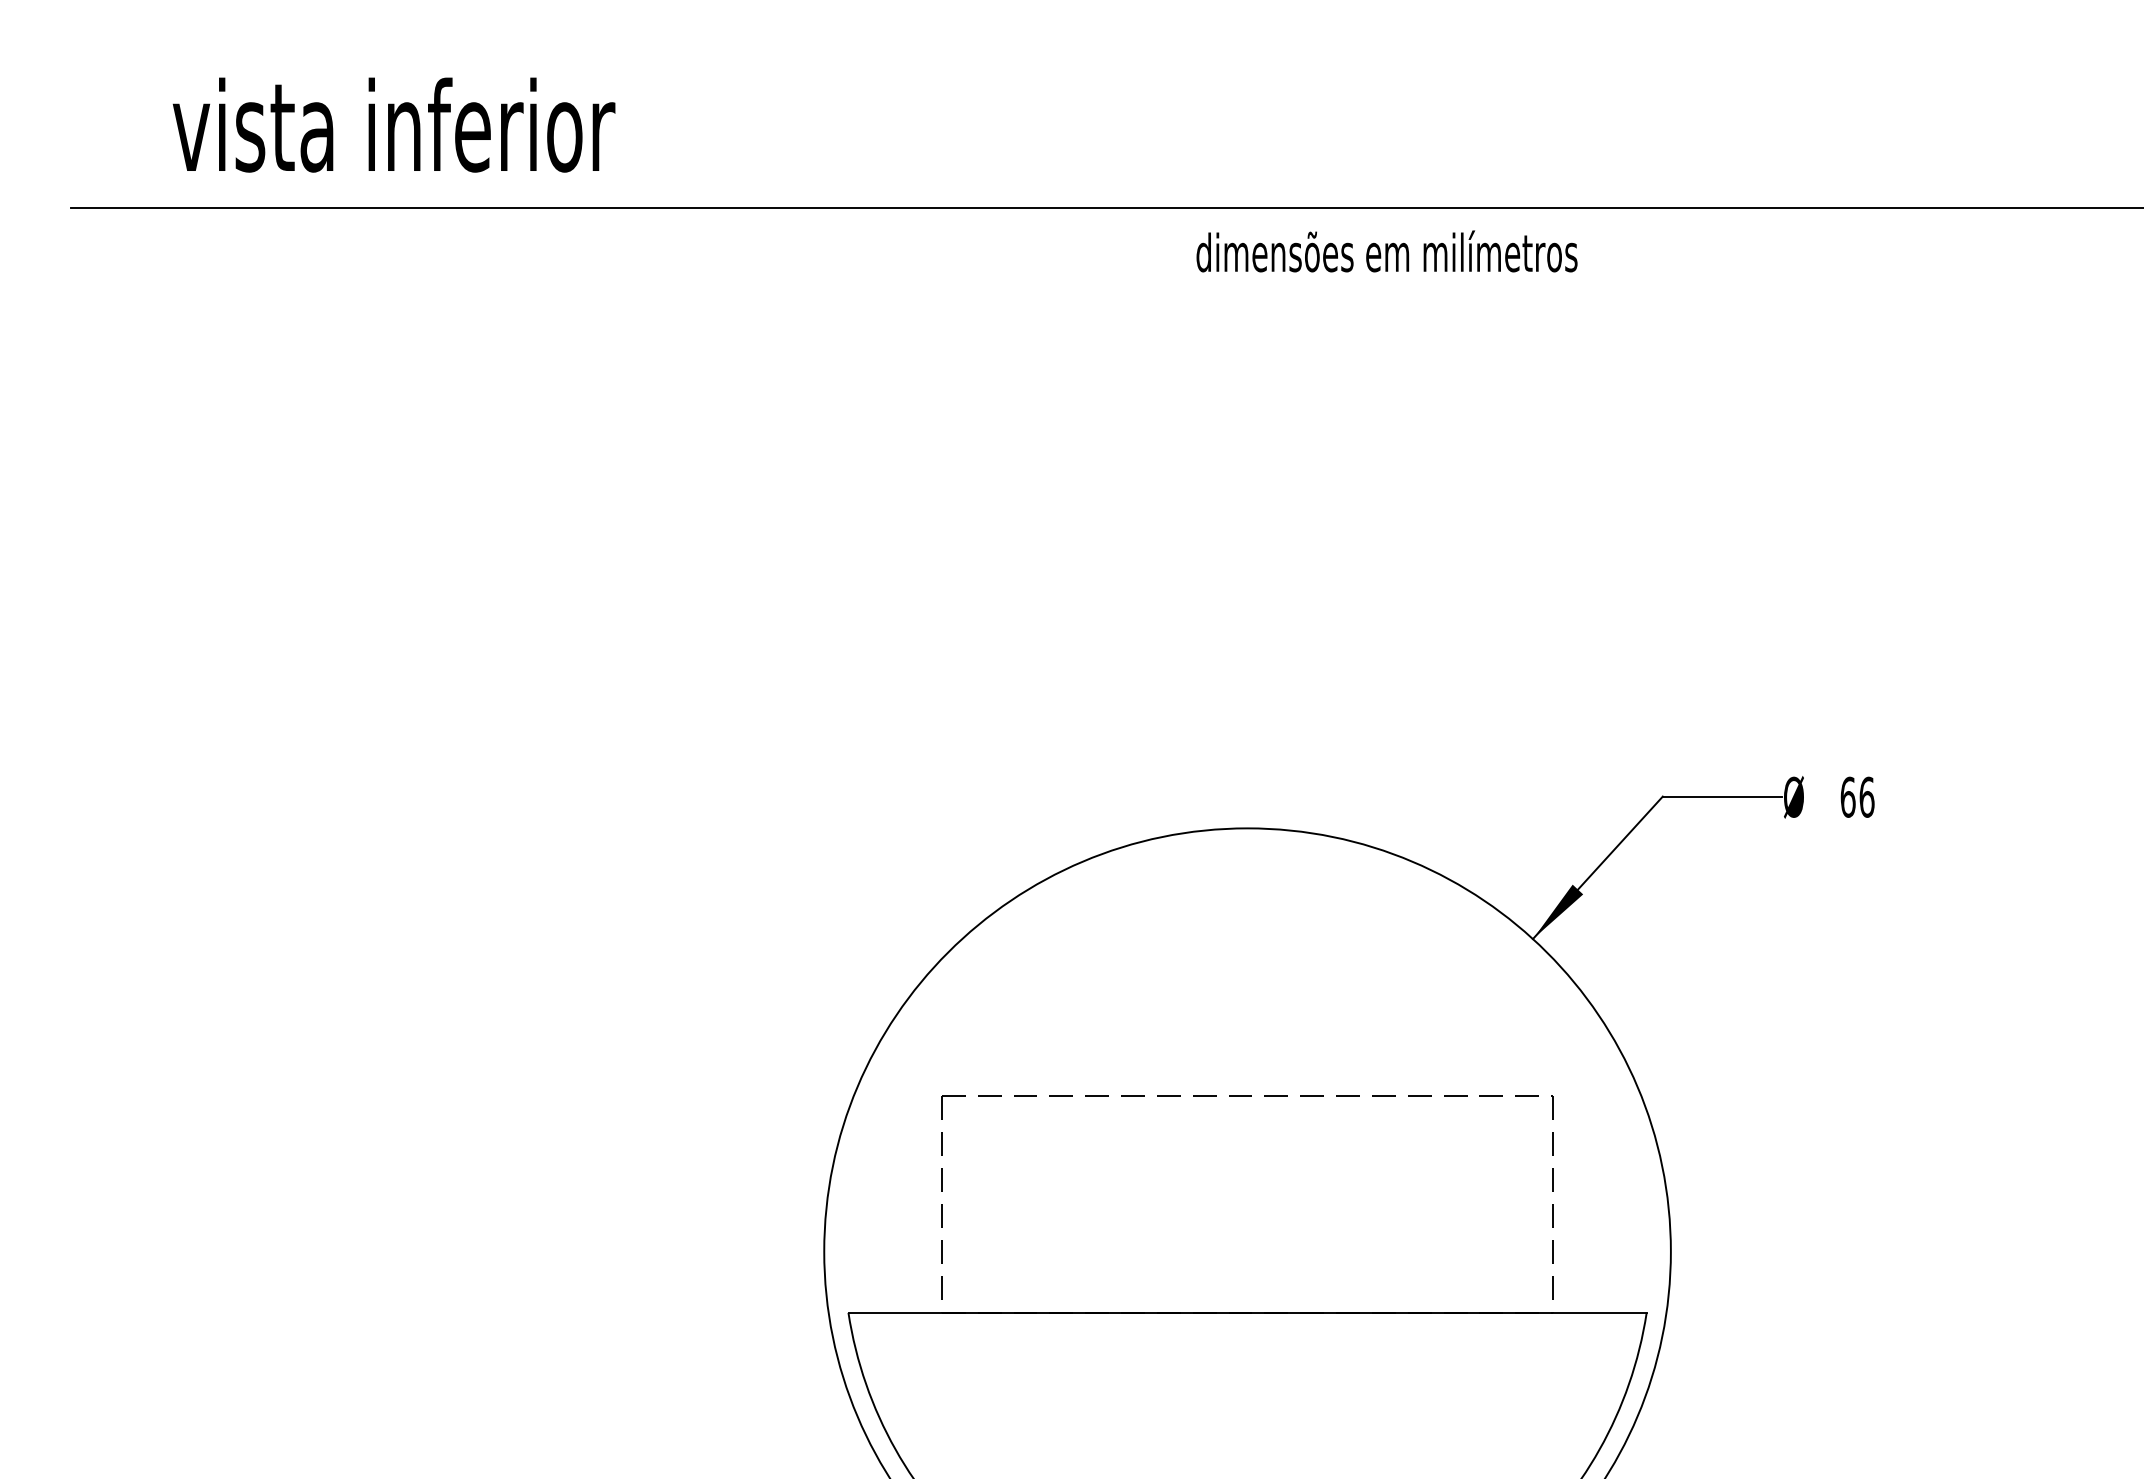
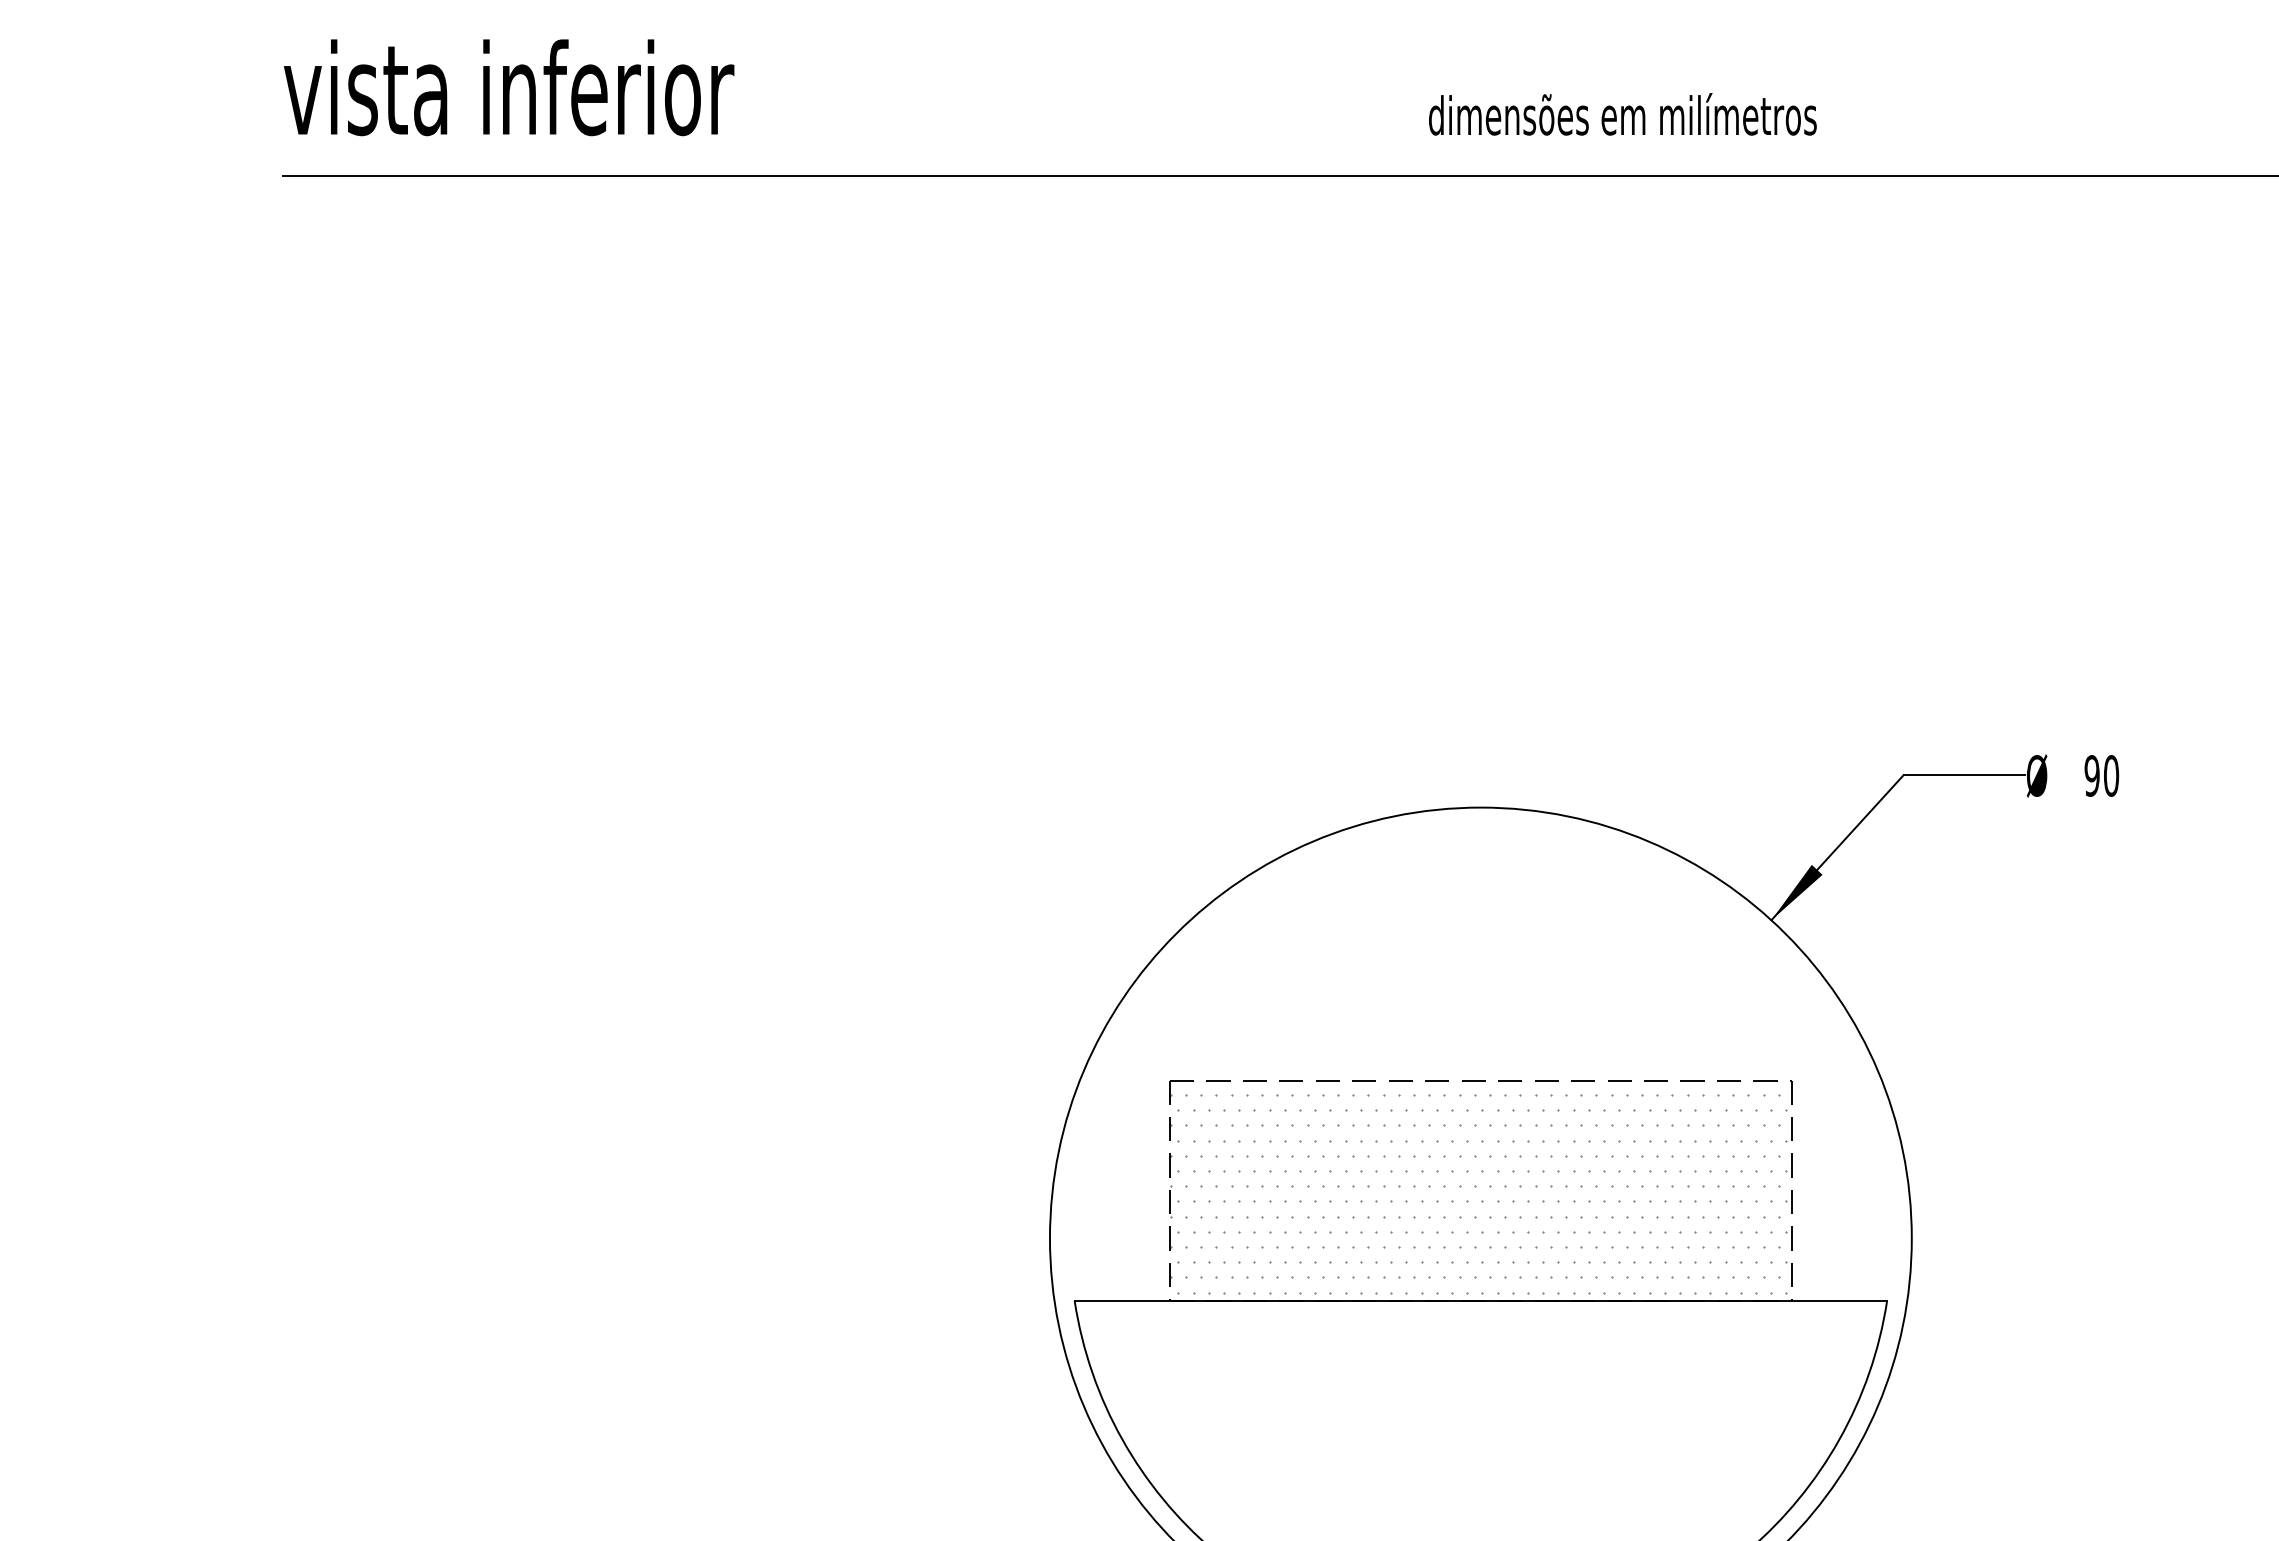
text: (394, 124) -> (509, 87), moved
text: (1386, 251) -> (1622, 114), moved
text: (1857, 796) -> (2101, 775), 66 -> 90
hatch: (1245, 1207) -> (1478, 1193), added

